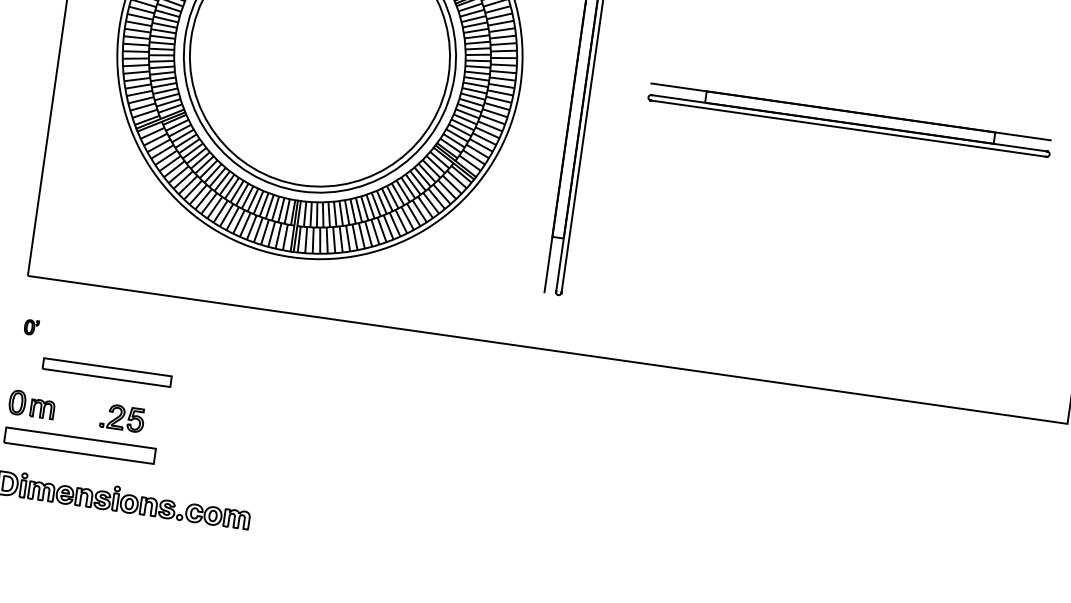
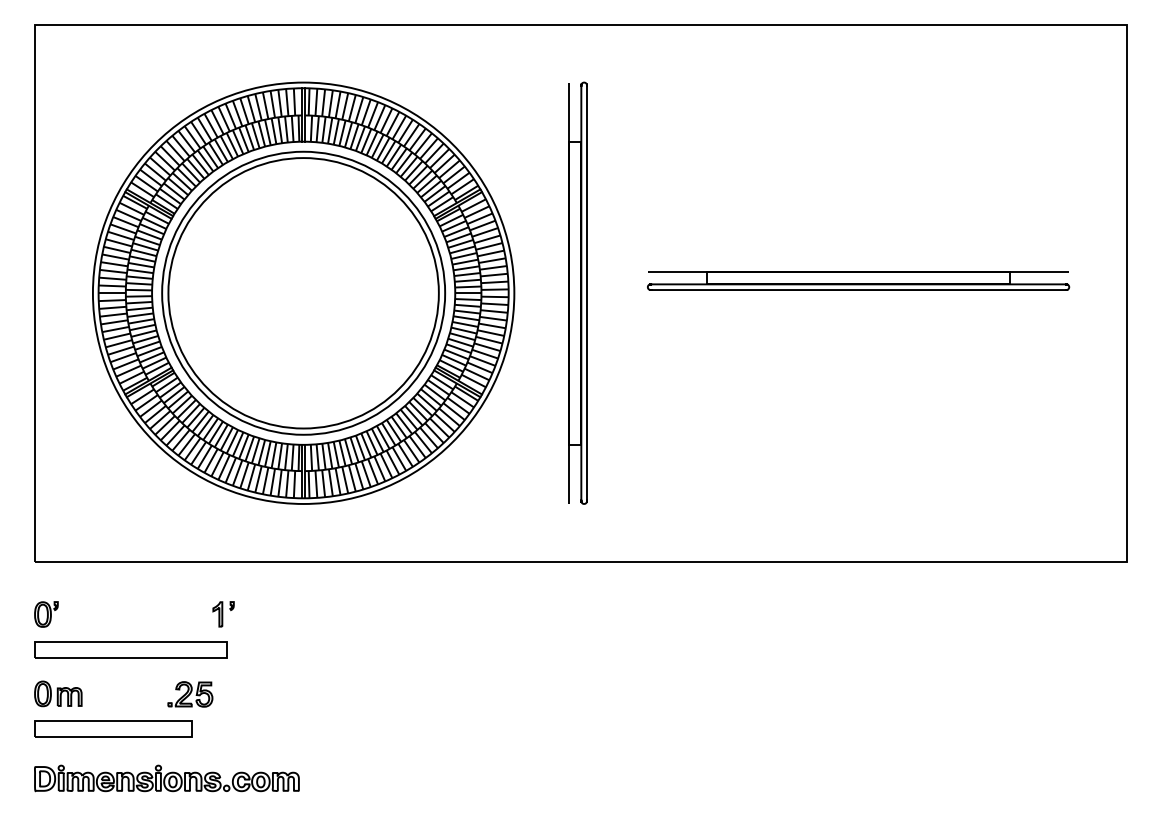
part: (31, 327) -> (46, 614), size x1.67
part: (200, 351) -> (223, 614), added
part: (106, 372) -> (130, 649), size x1.43
part: (122, 418) -> (190, 694), moved

